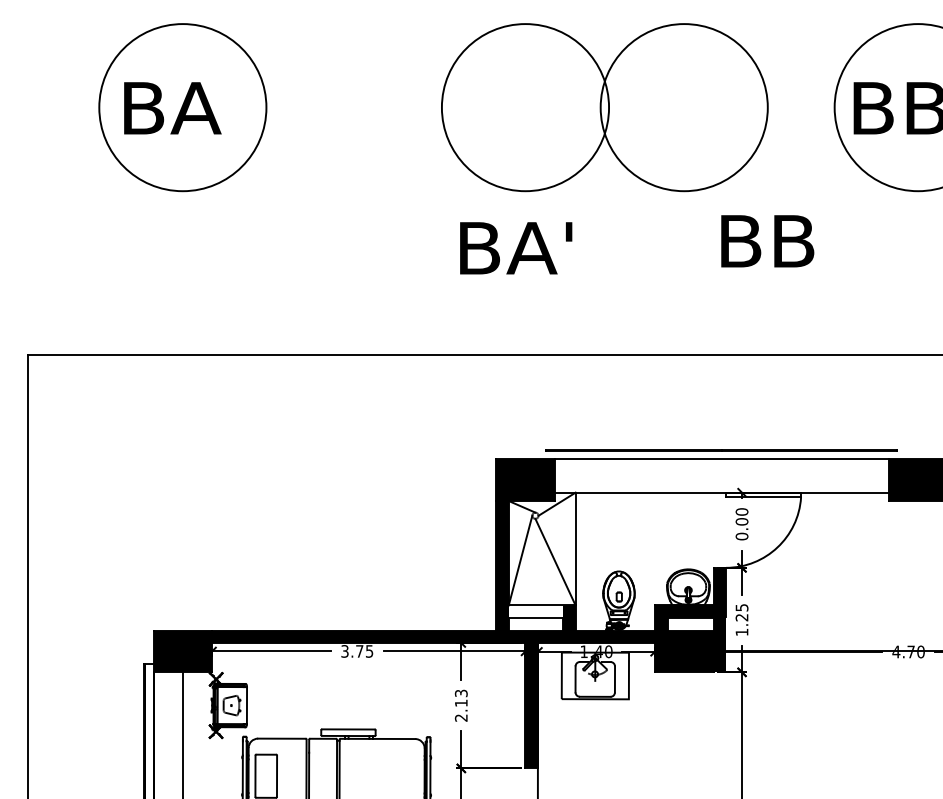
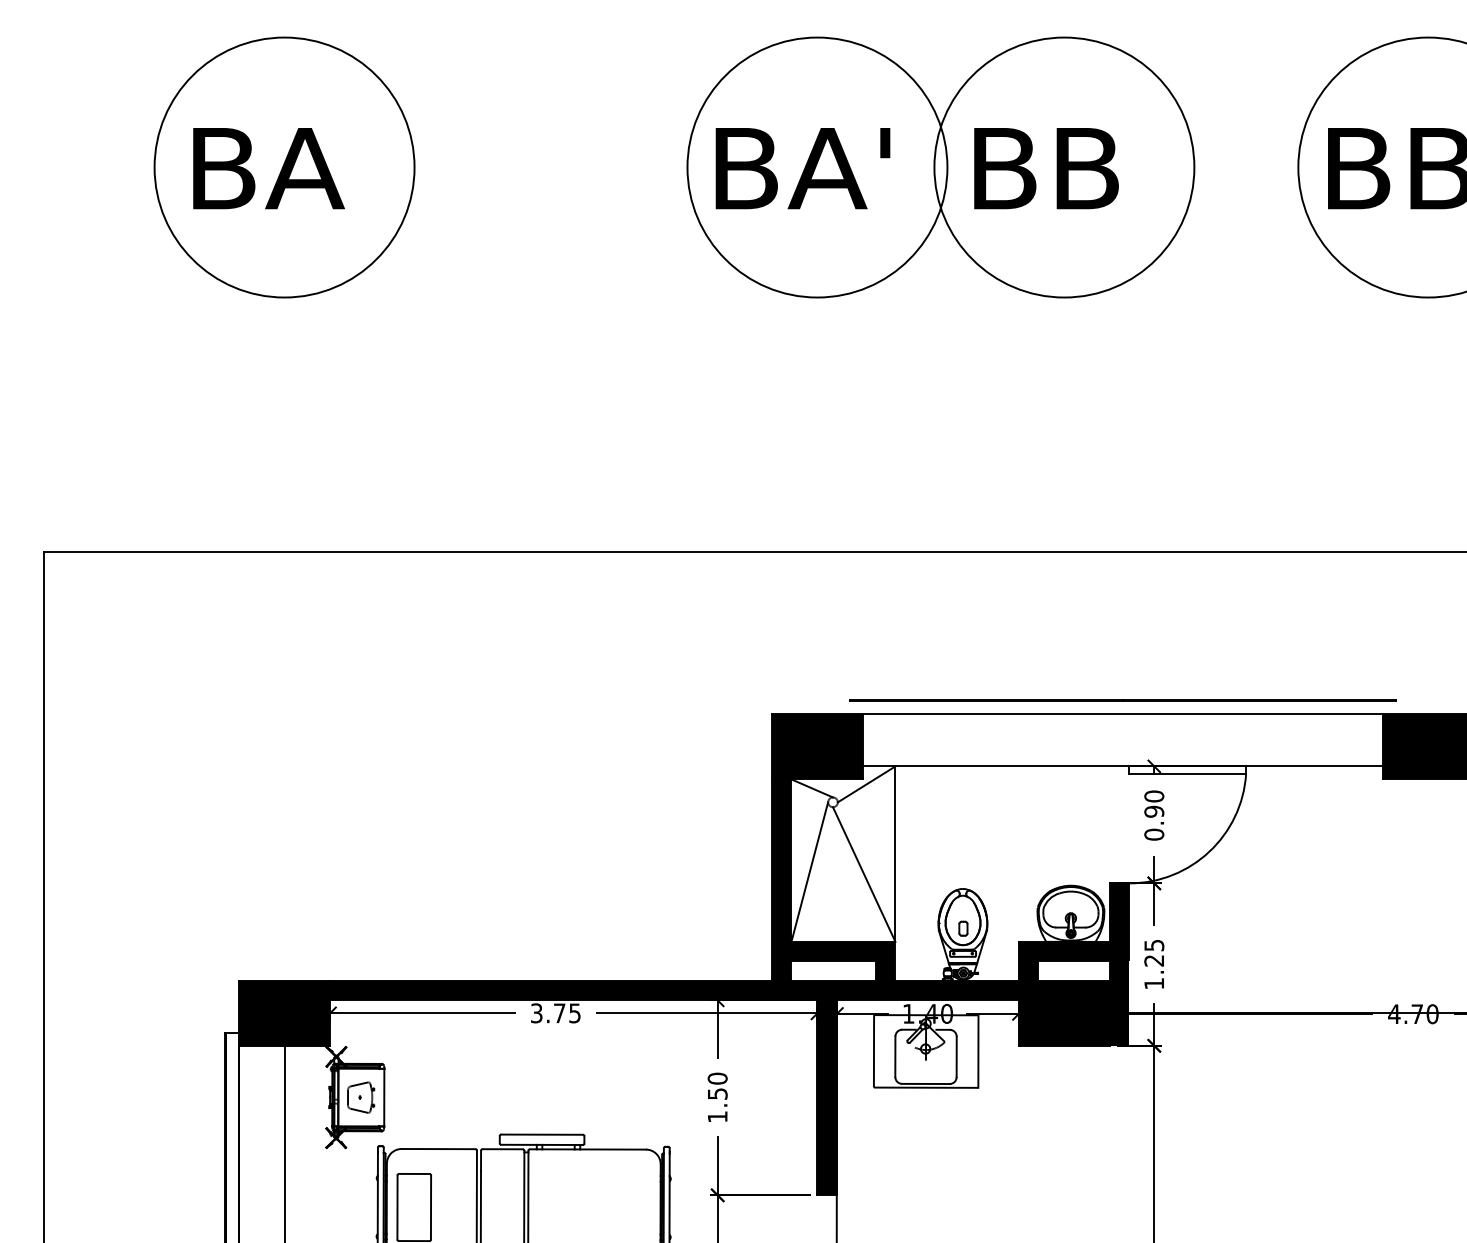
text: (767, 241) -> (1046, 168), moved
text: (516, 248) -> (803, 168), moved
text: (742, 521) -> (1155, 811), 0.00 -> 0.90
fill: (535, 611) -> (833, 951), added
text: (460, 705) -> (716, 1097), 2.13 -> 1.50

